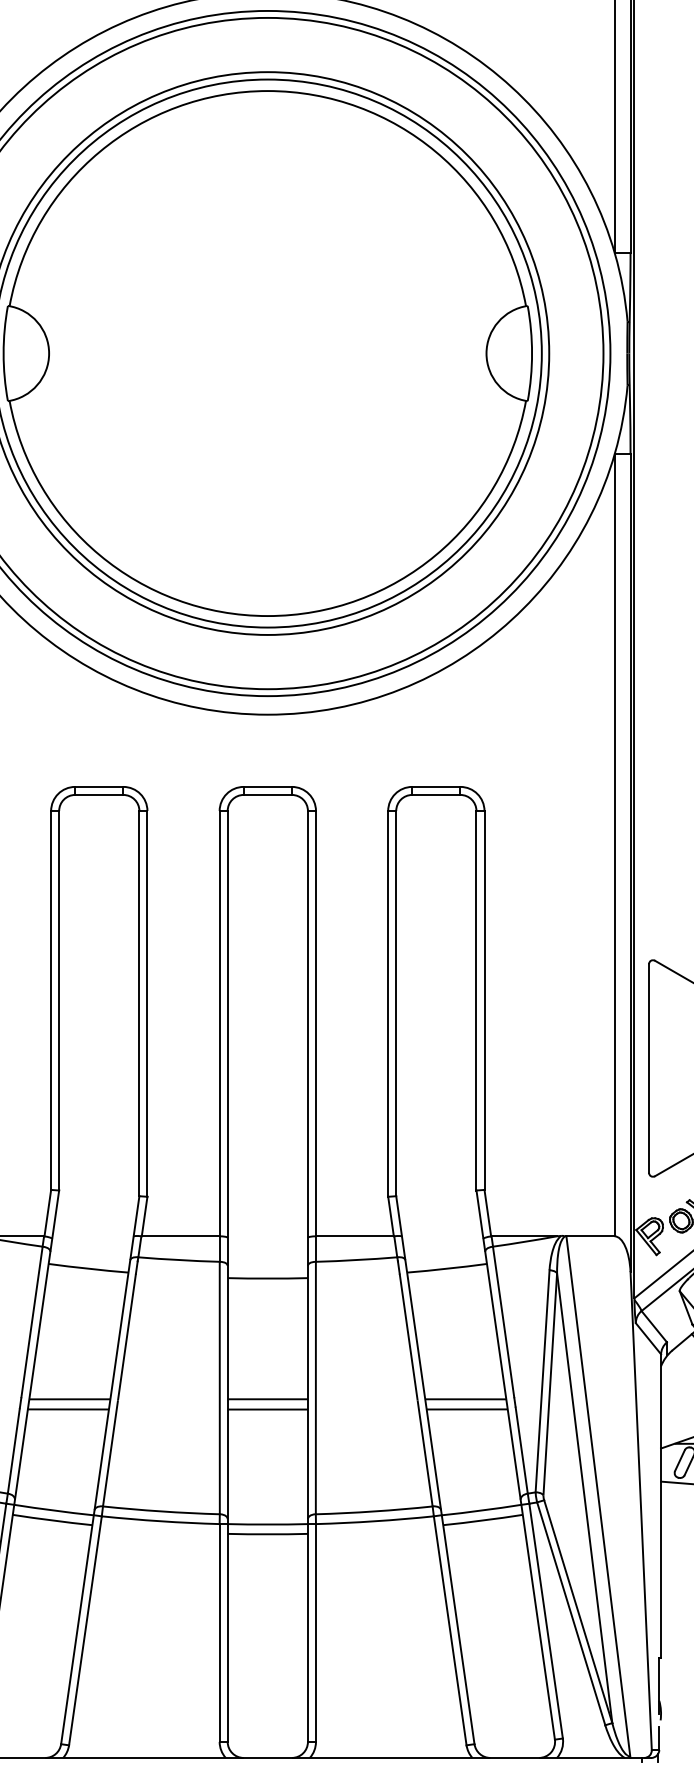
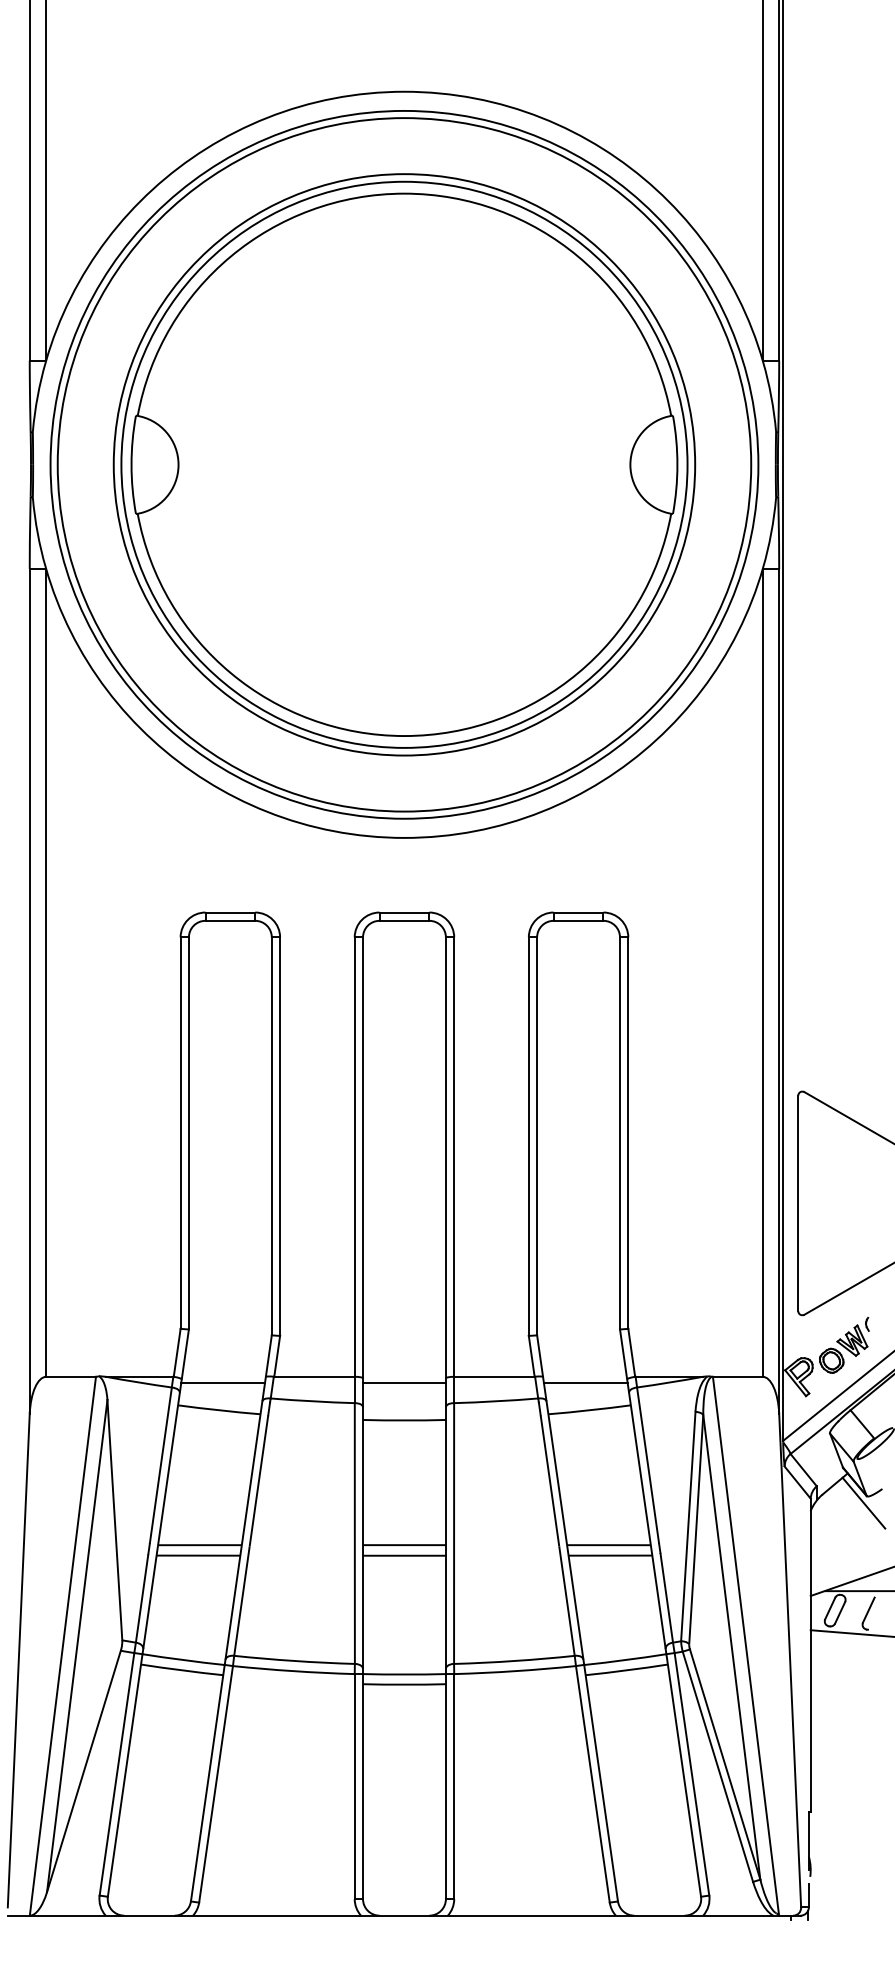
line: (91, 1242) -> (222, 1383), added
line: (267, 1242) -> (404, 1383), added
line: (443, 1242) -> (585, 1383), added

